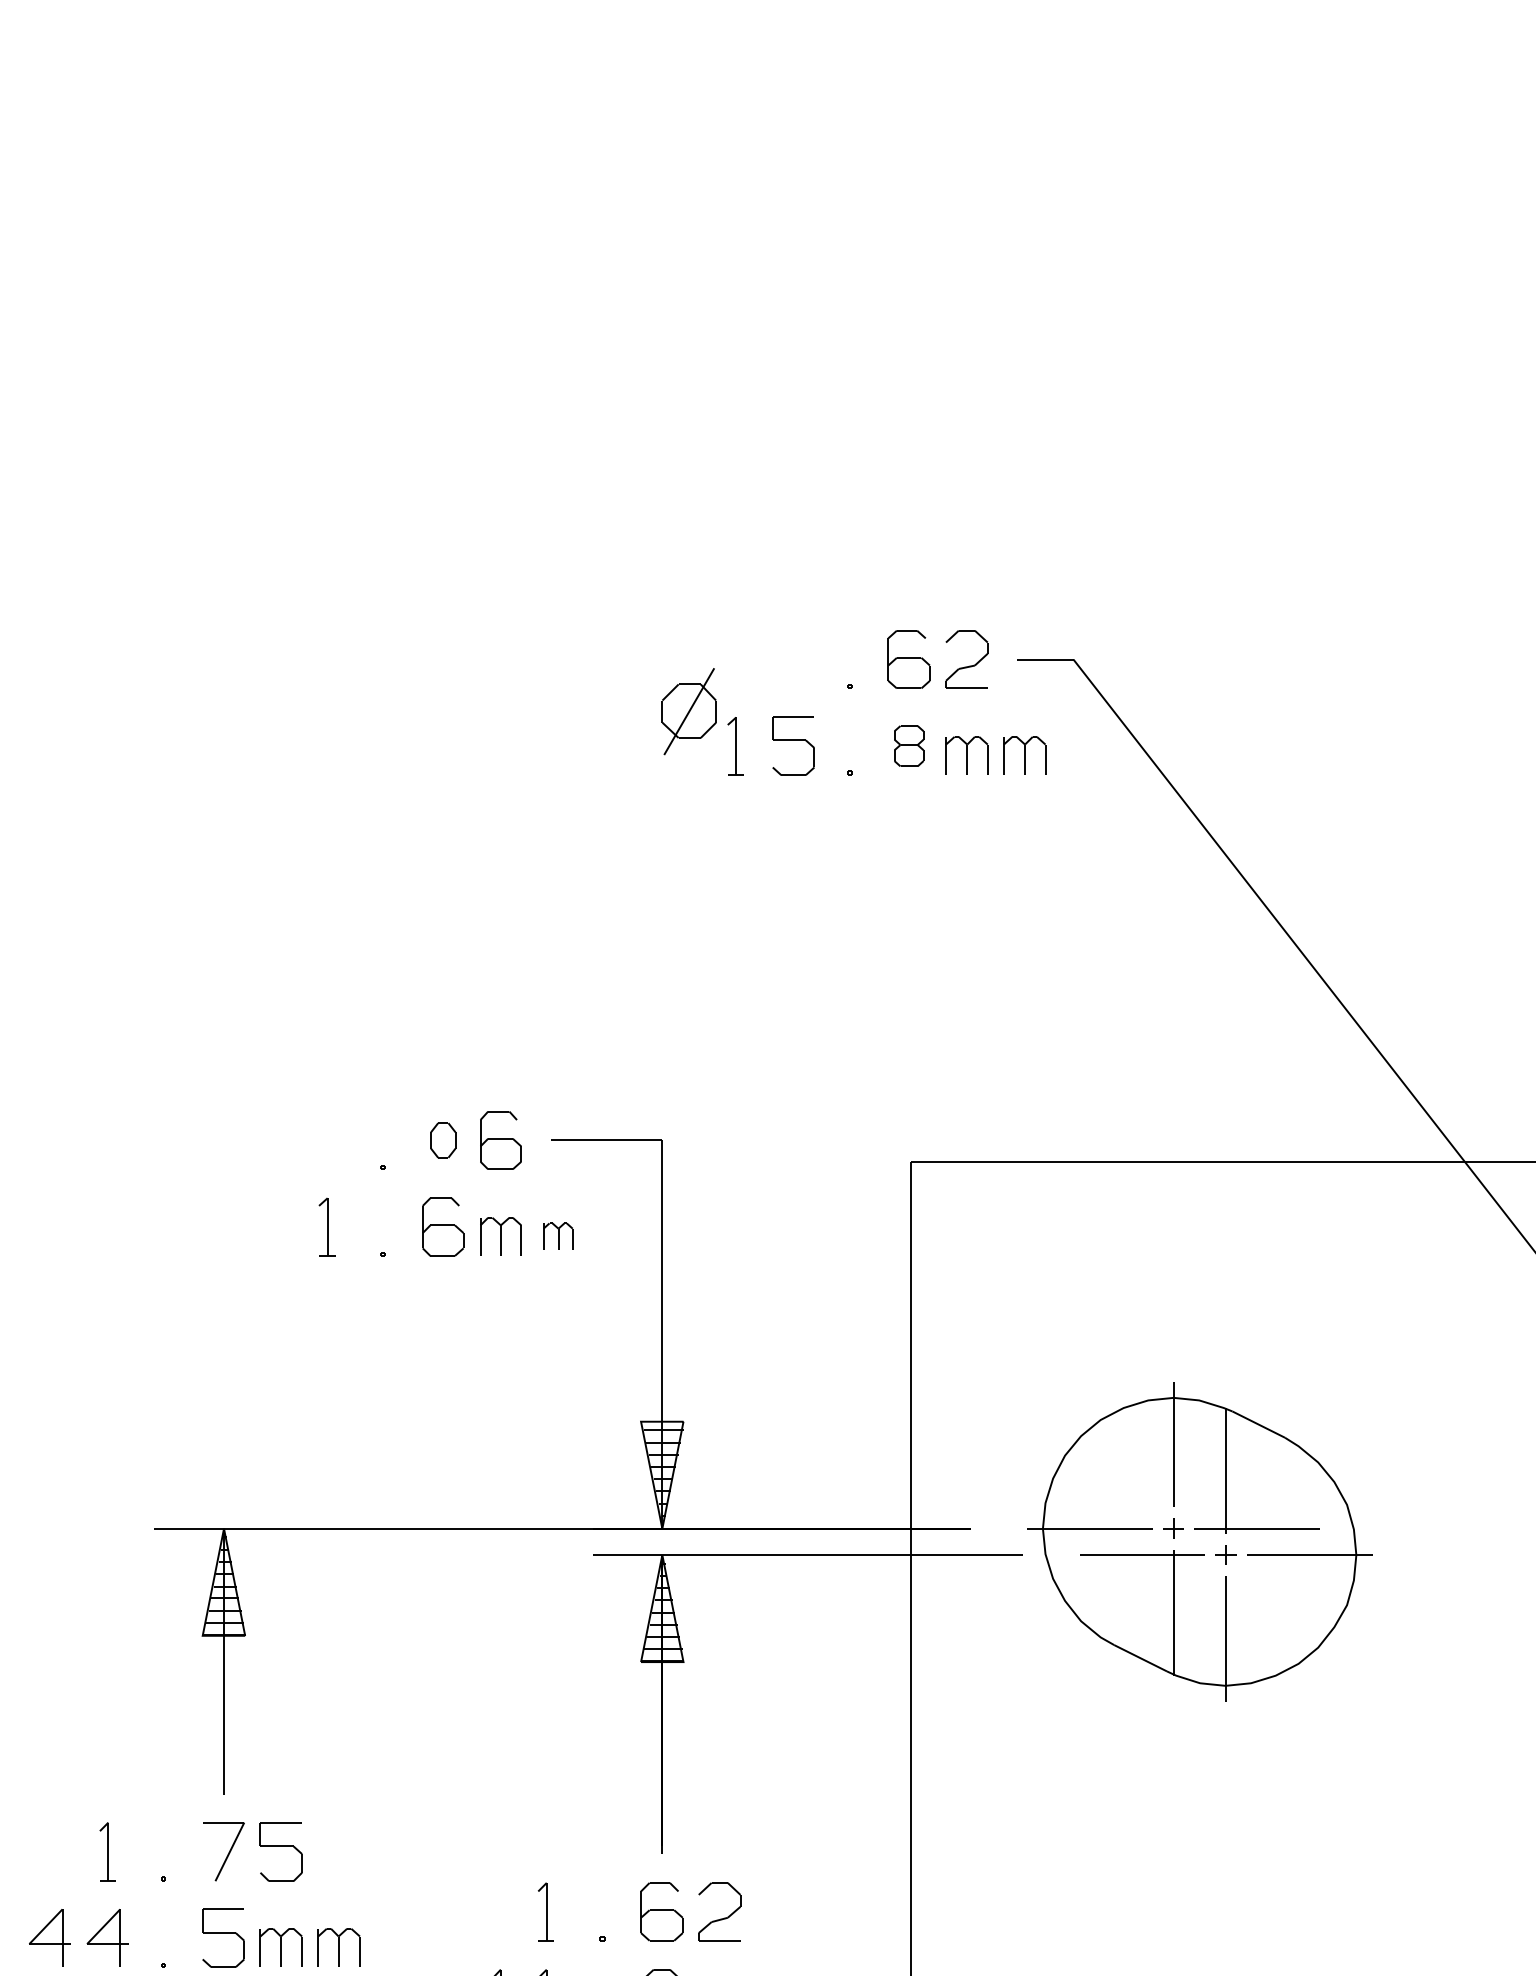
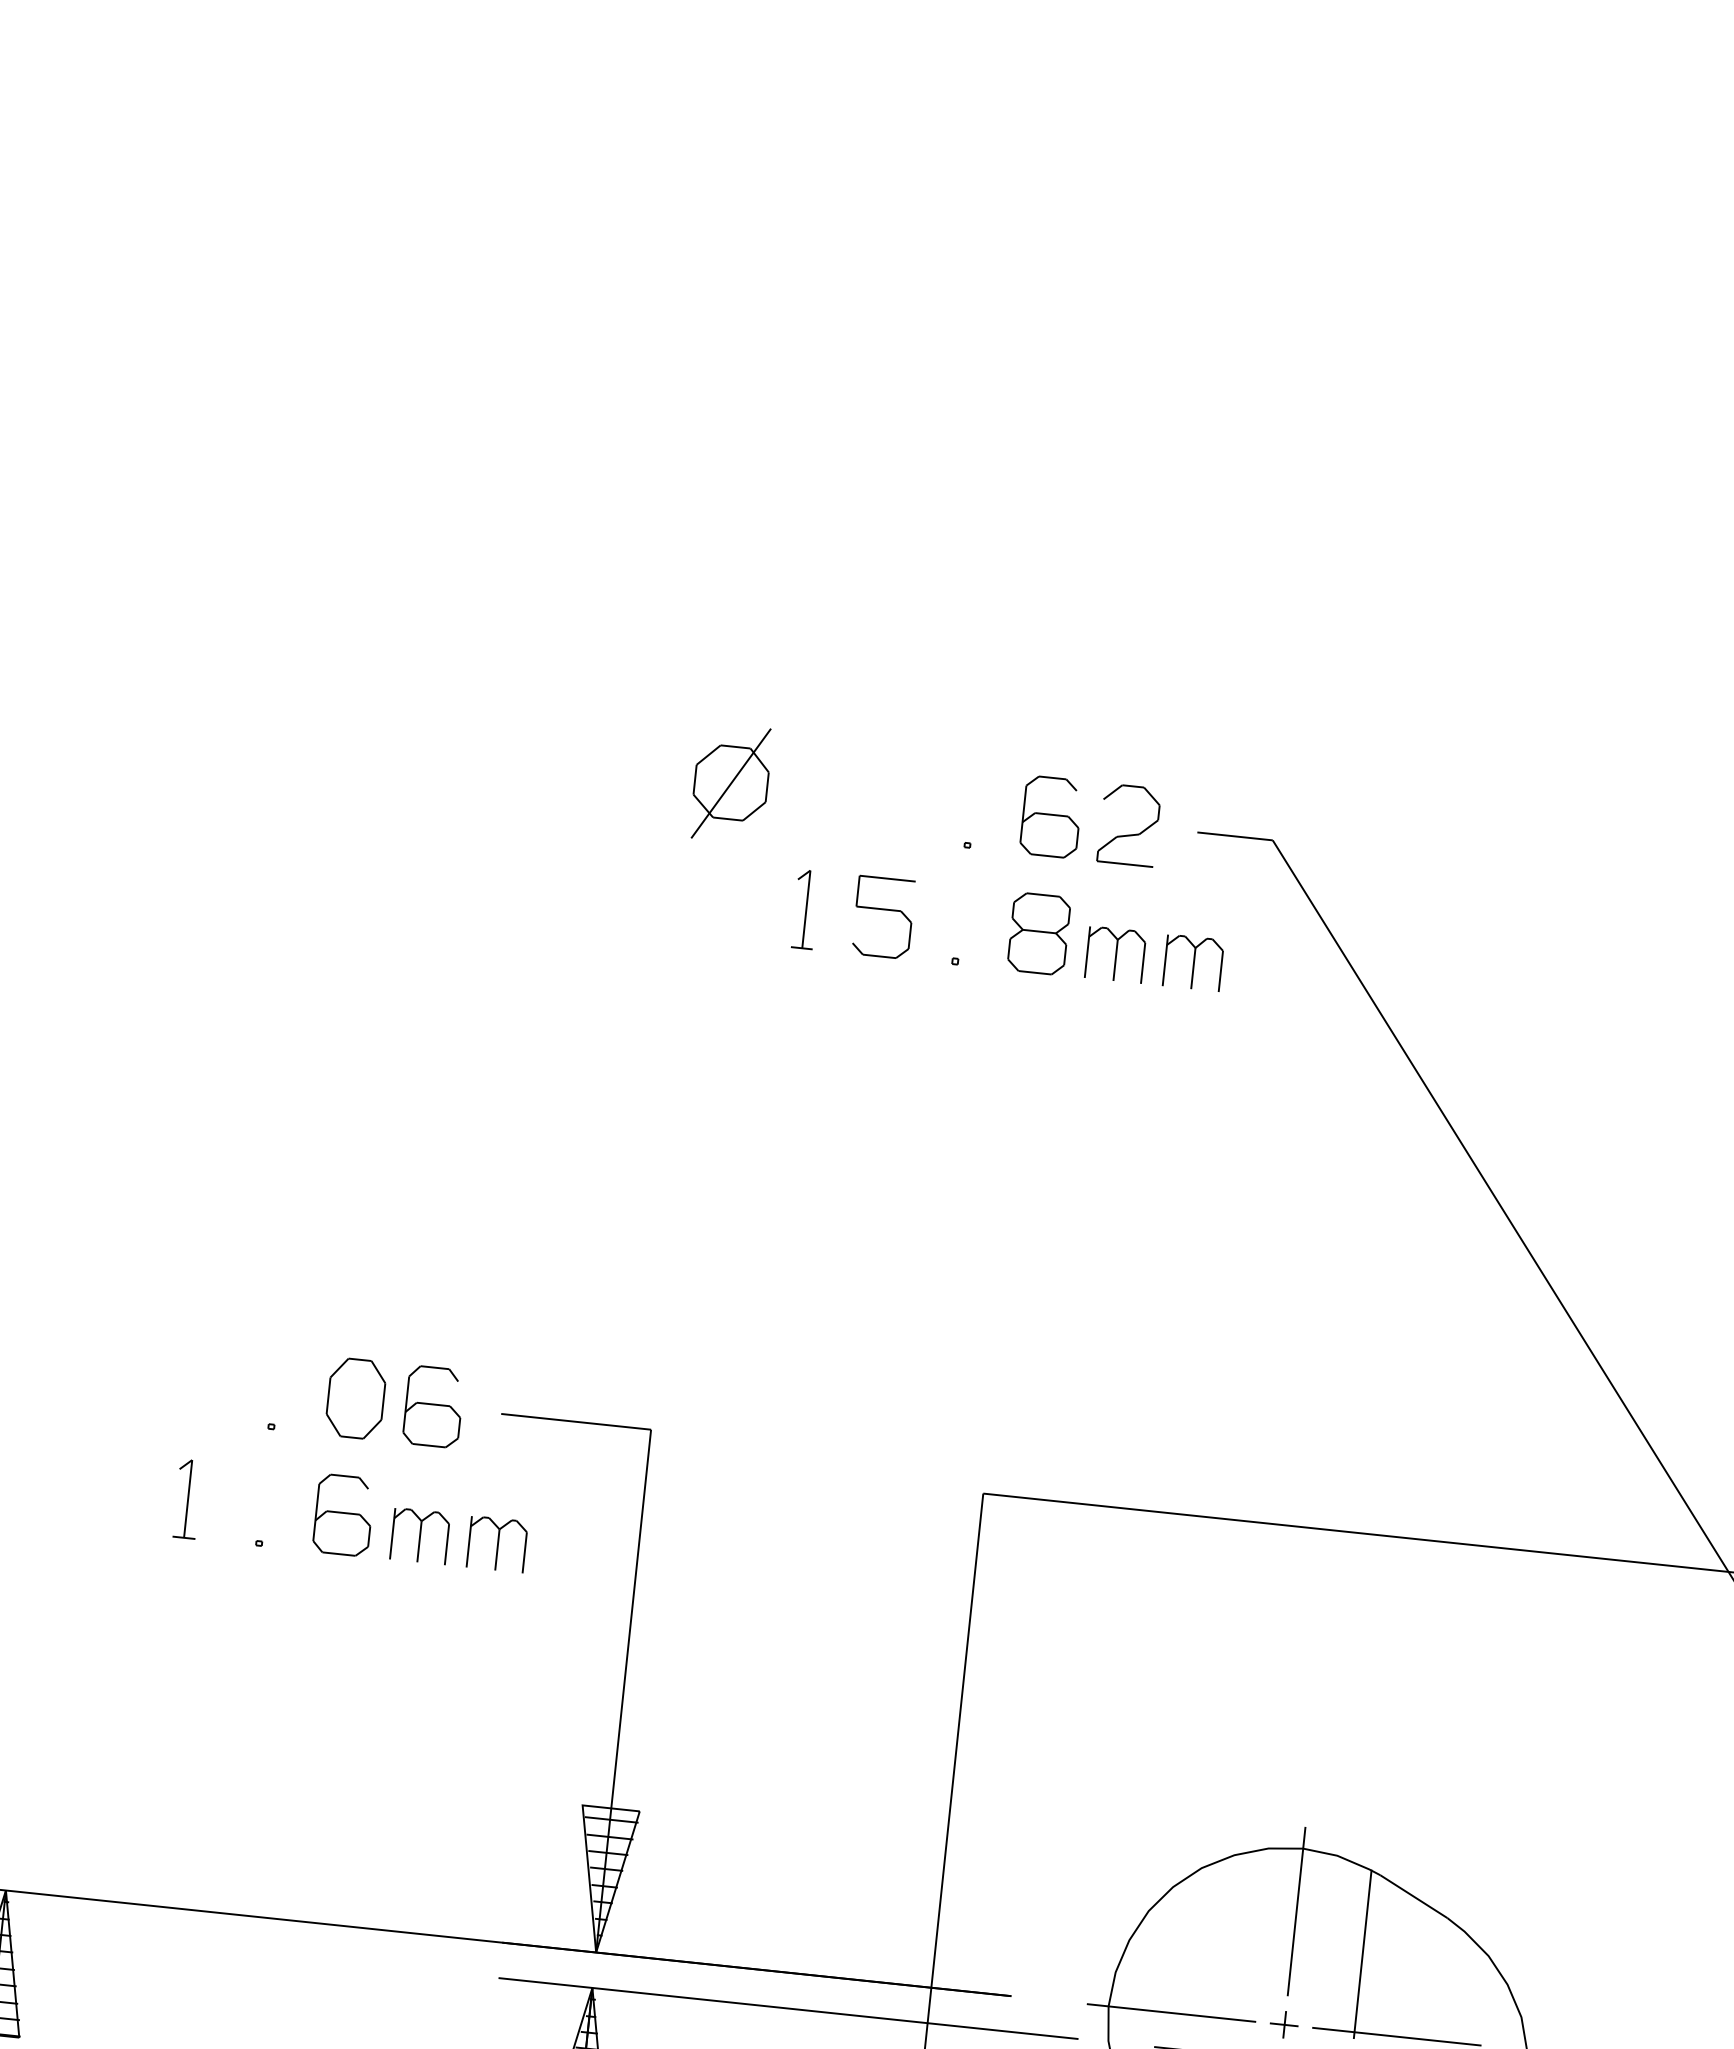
part: (688, 711) -> (730, 783), moved
part: (908, 745) -> (1038, 932), size x1.43
part: (443, 1140) -> (356, 1398), size x1.67
part: (557, 1236) -> (496, 1544), size x1.43

